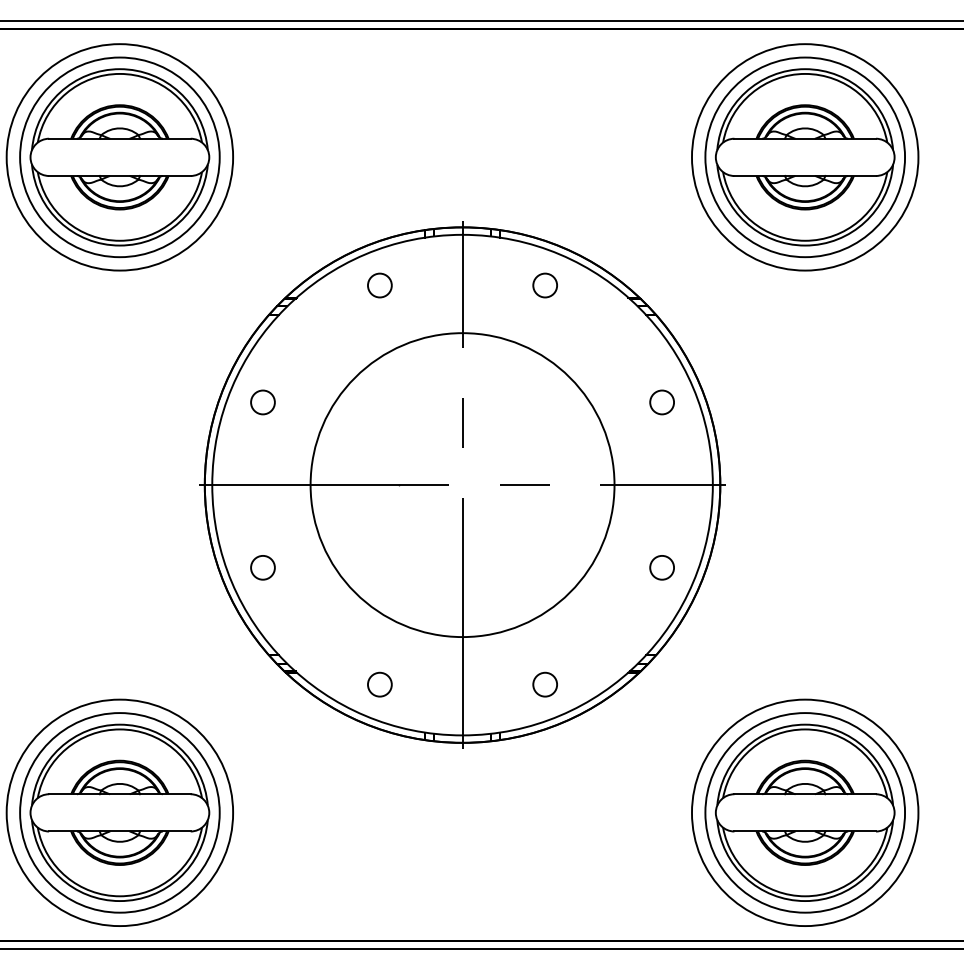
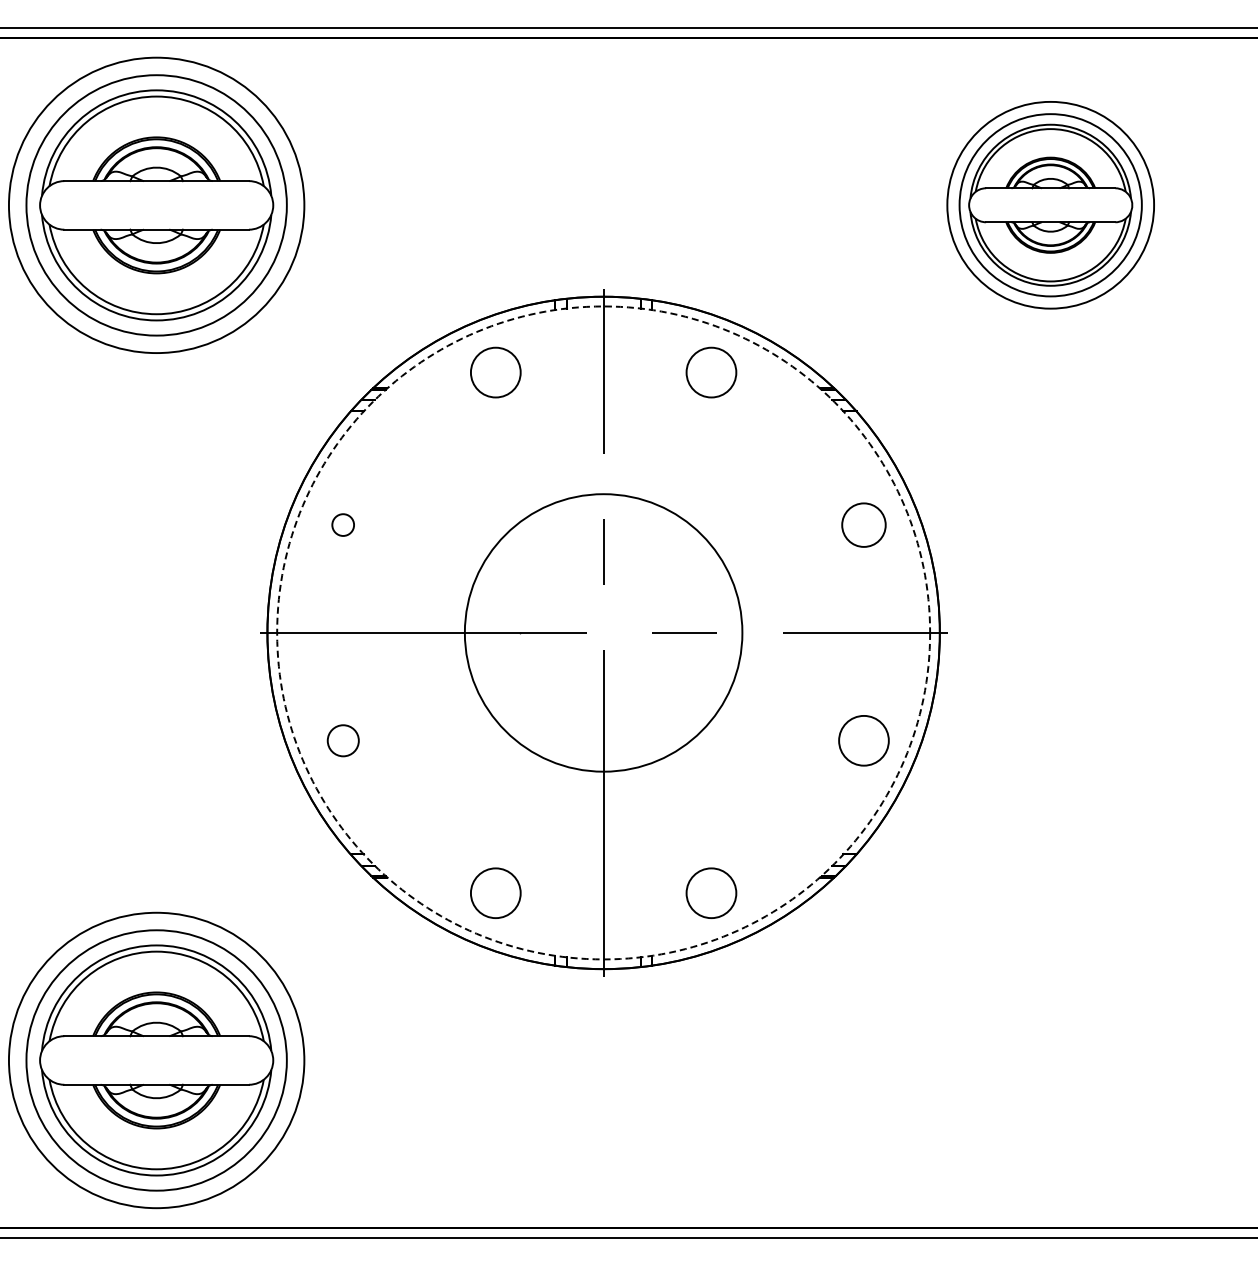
part: (805, 156) -> (1050, 204), size x0.7
circle: (379, 285) -> (495, 372), size x1.6
circle: (545, 285) -> (711, 372), size x1.6
circle: (262, 401) -> (342, 524), size x0.7
circle: (661, 401) -> (863, 524), size x1.4
circle: (462, 484) -> (603, 632), size x0.7
circle: (462, 484) -> (603, 632), solid -> dashed
circle: (661, 567) -> (863, 740), size x1.6
circle: (379, 684) -> (495, 892), size x1.6
circle: (545, 684) -> (711, 892), size x1.6
part: (805, 812) -> (1050, 1060), removed

